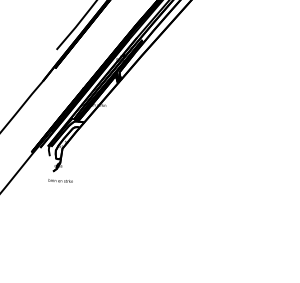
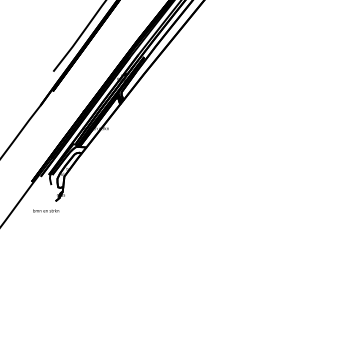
text: (61, 180) -> (46, 210), moved

